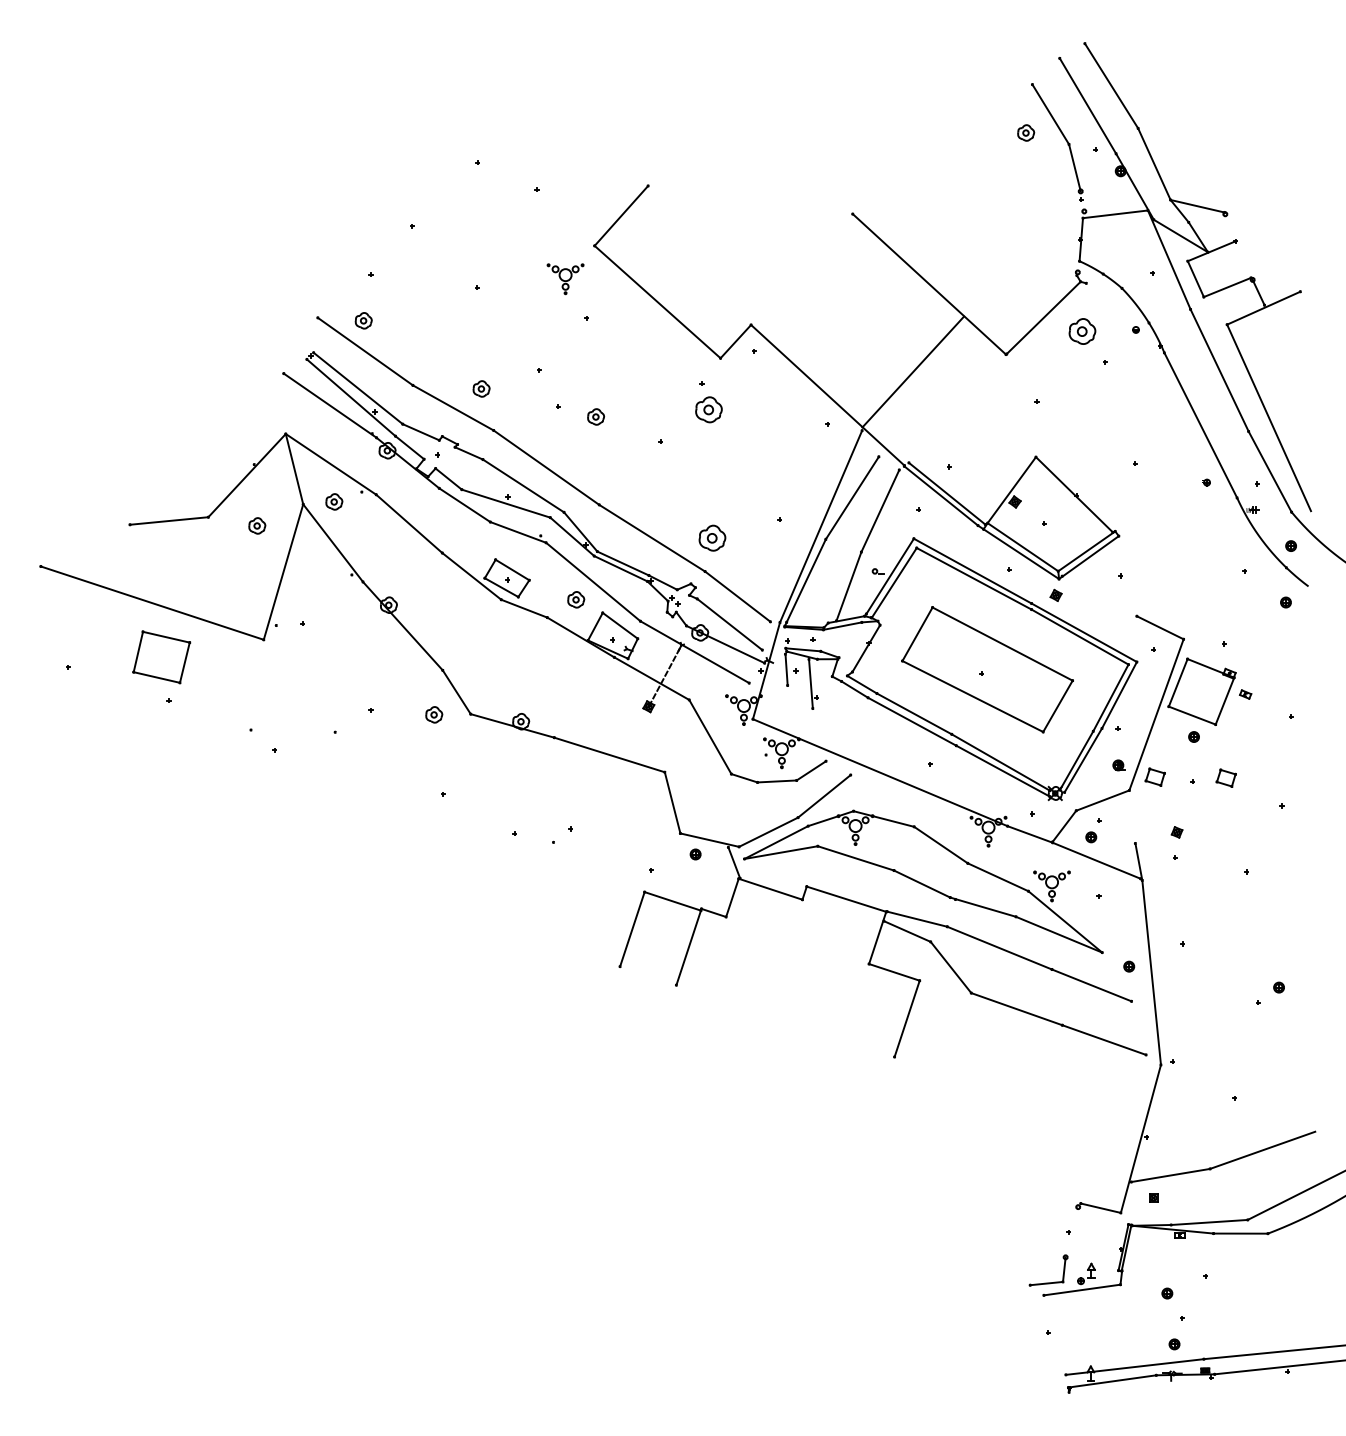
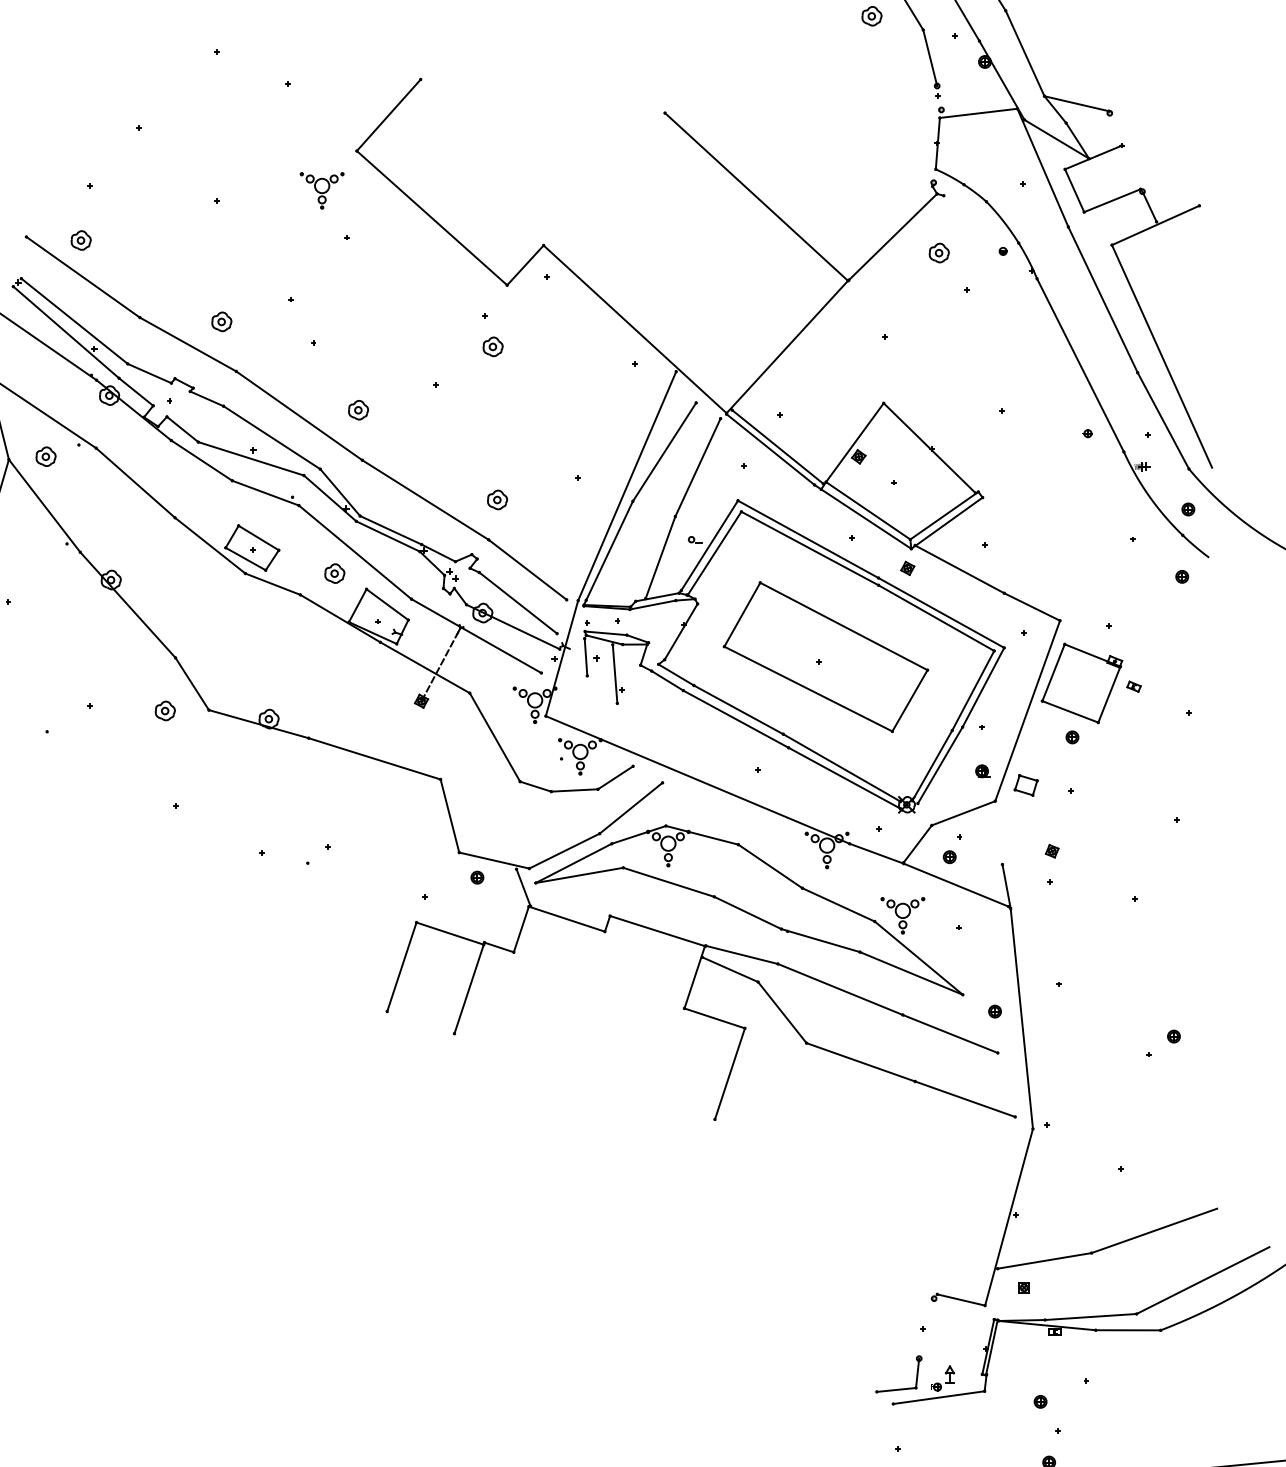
part: (1082, 330) -> (939, 252), size x0.62
line: (913, 371) -> (787, 346), moved
part: (708, 409) -> (492, 346), size x0.62
part: (596, 416) -> (359, 409), moved
part: (712, 537) -> (497, 499), size x0.62
line: (1099, 596) -> (959, 569), added
part: (1225, 777) -> (1110, 785), removed

